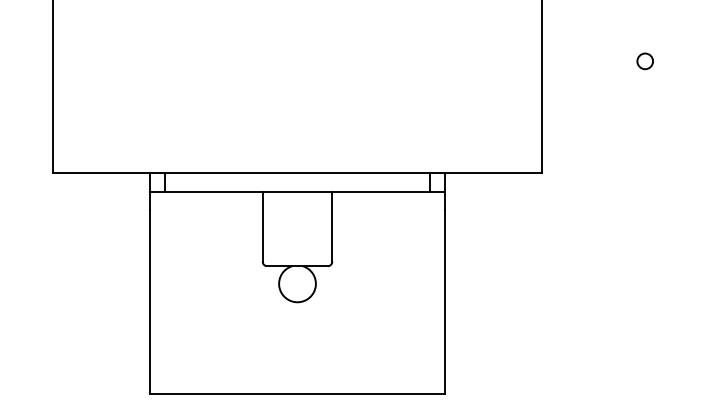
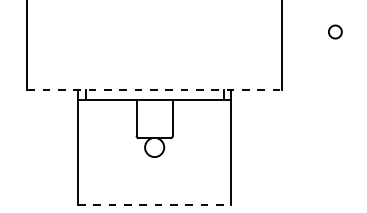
circle: (645, 60) -> (335, 31), size x1.6
line: (299, 174) -> (155, 90), solid -> dashed
line: (297, 393) -> (154, 204), solid -> dashed

